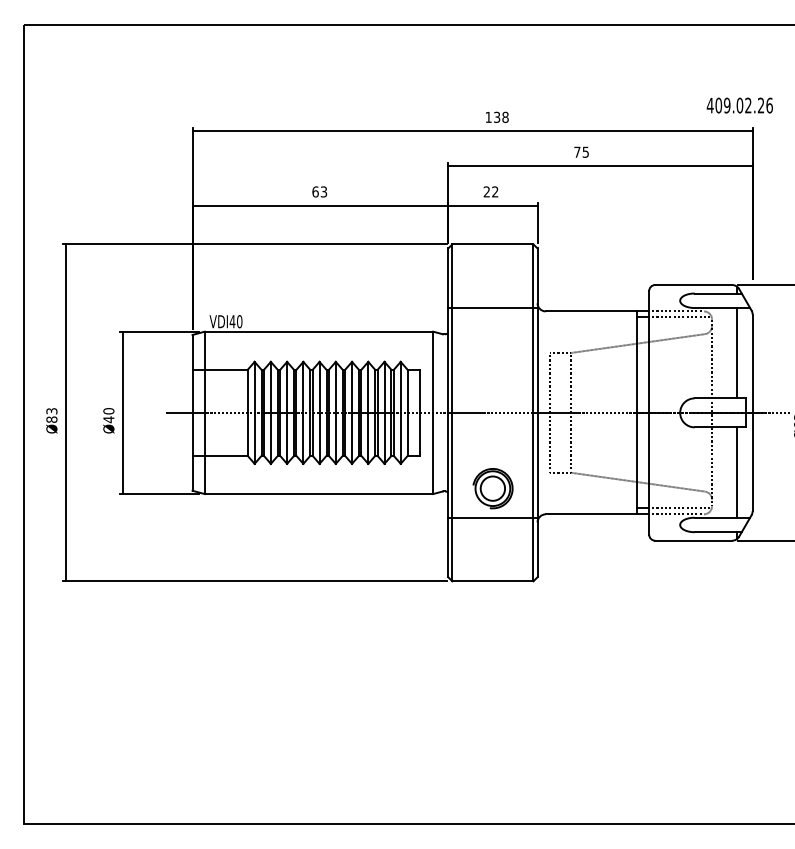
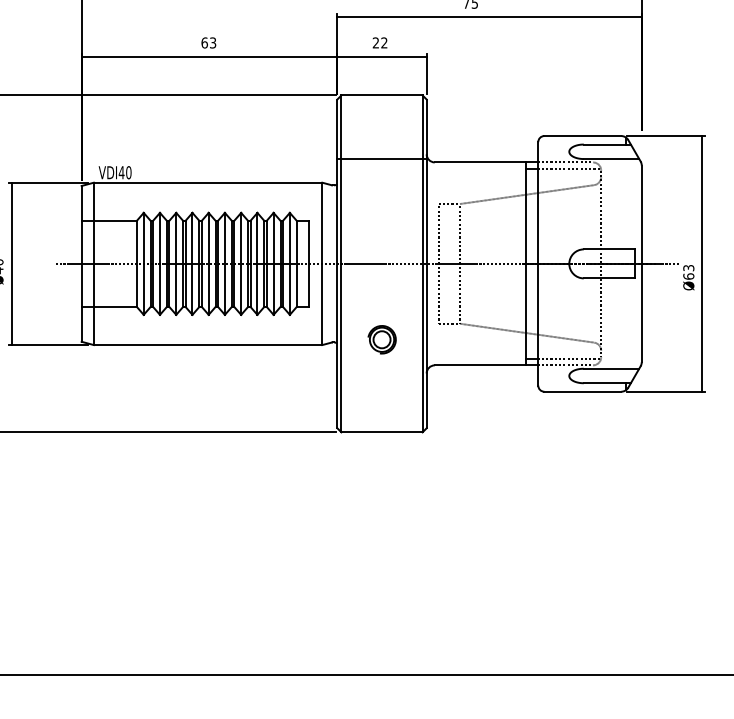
line: (736, 353) -> (625, 204), removed
line: (736, 472) -> (625, 323), removed
part: (492, 488) -> (381, 339), size x0.7
line: (492, 517) -> (381, 368), removed

